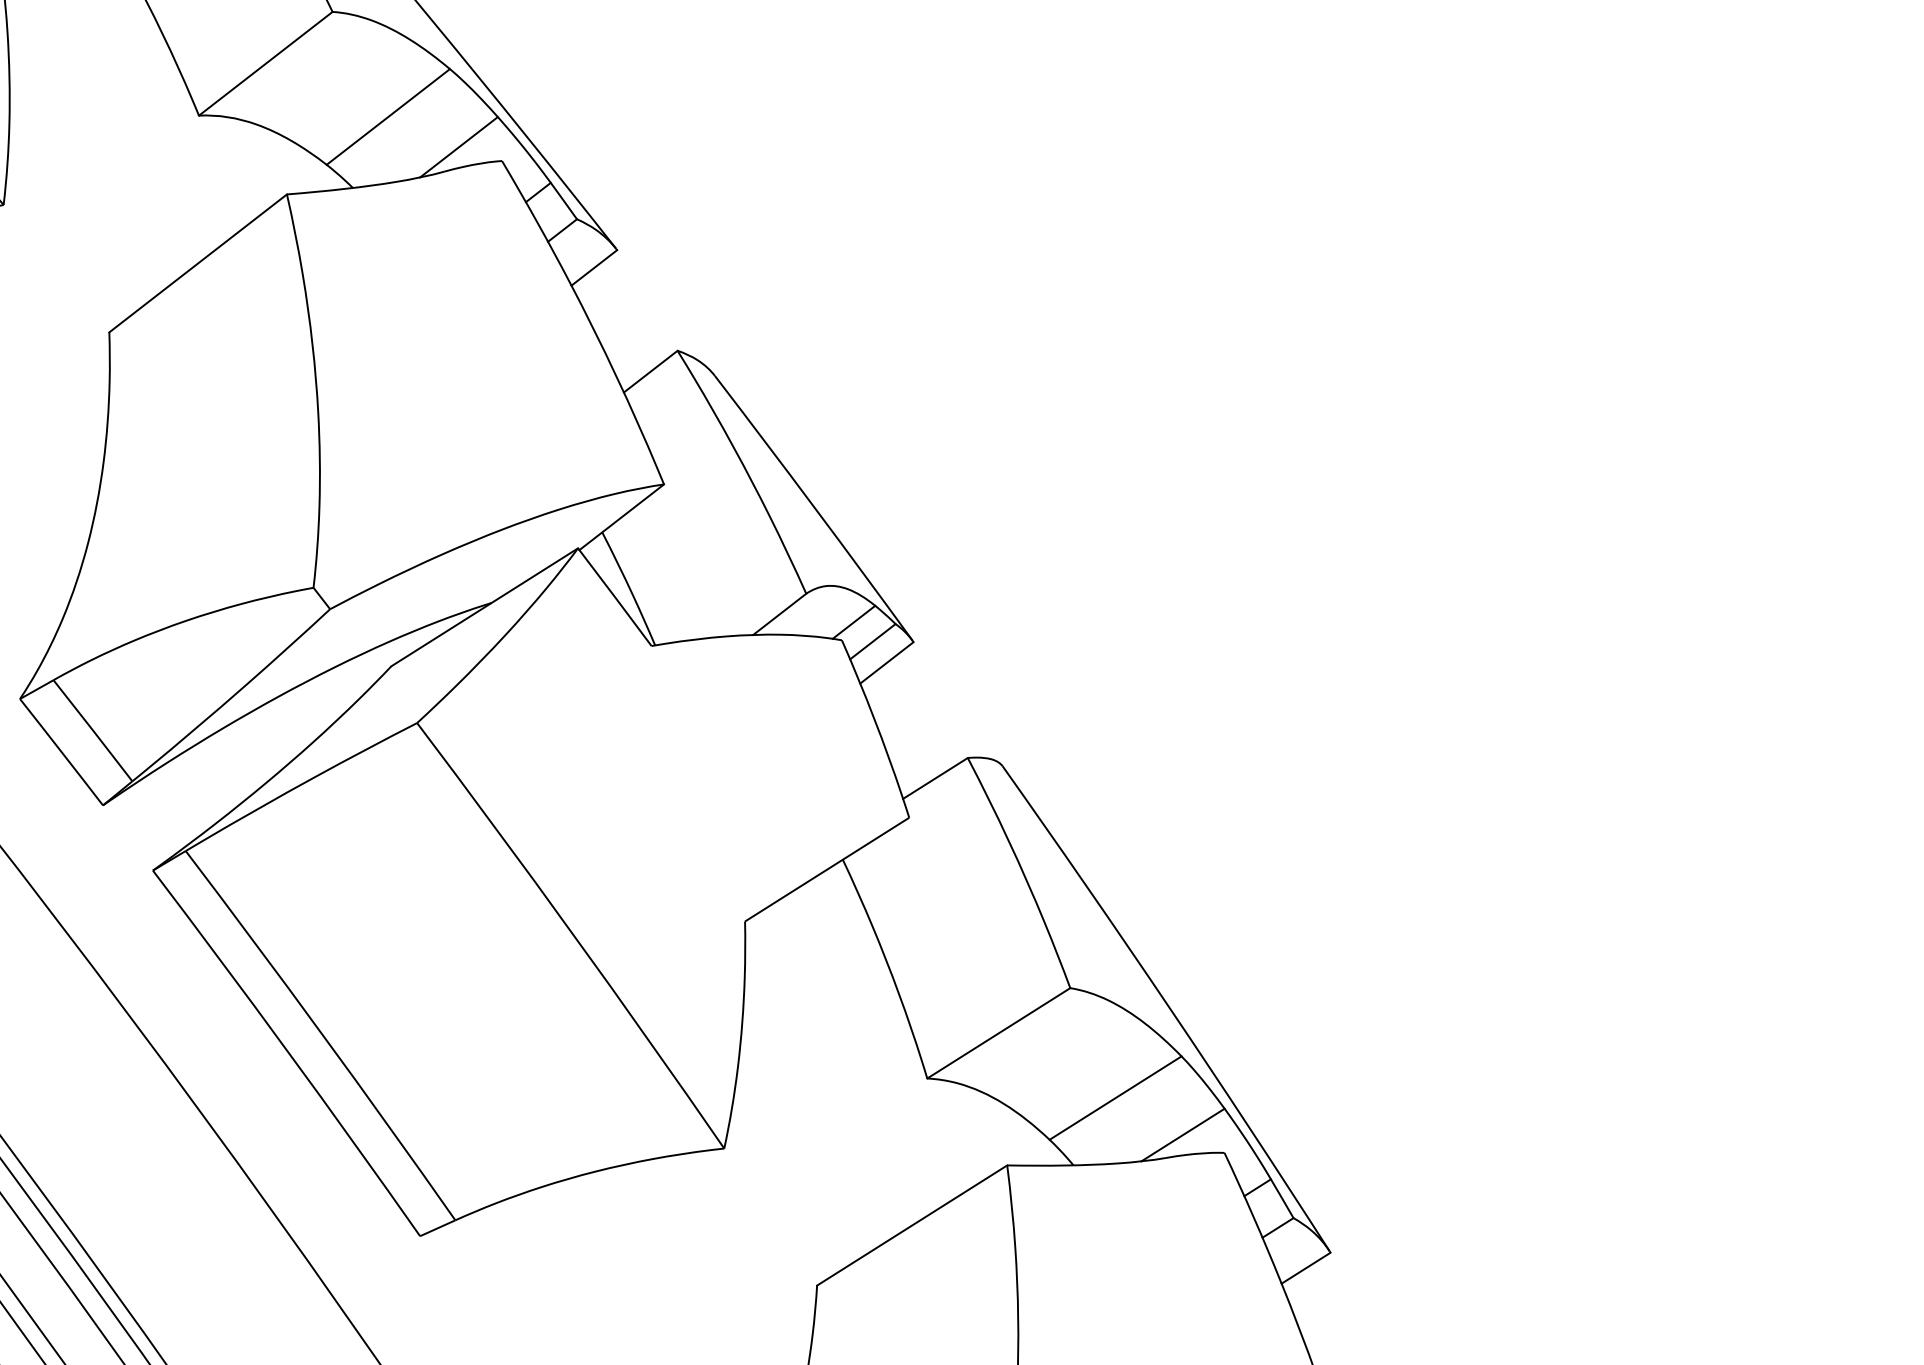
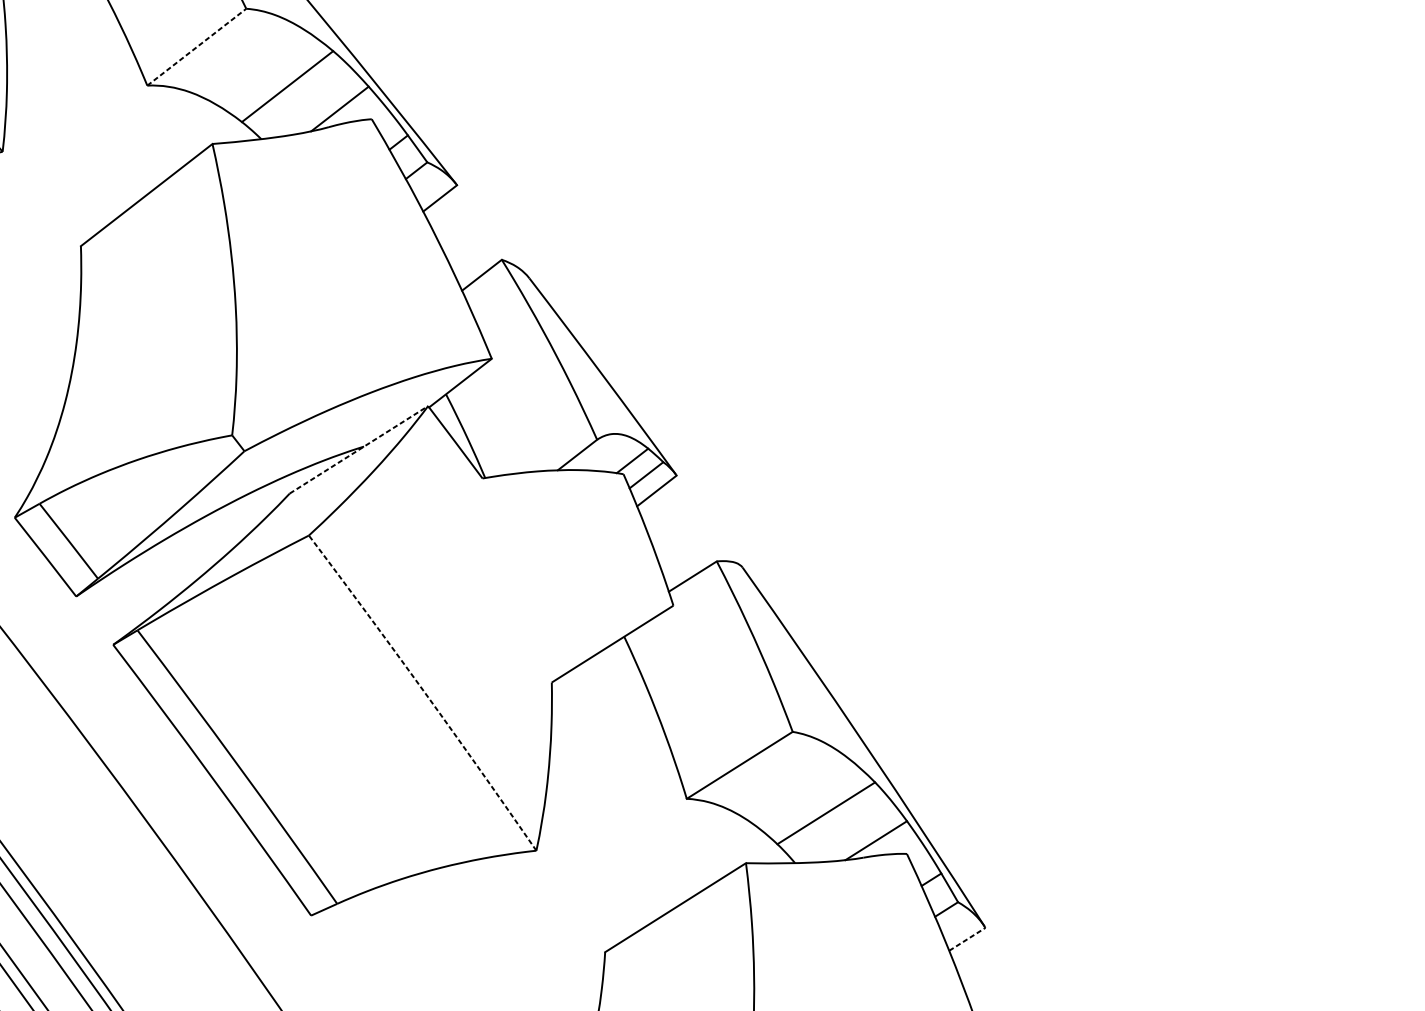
line: (265, 63) -> (196, 47), solid -> dashed
line: (485, 607) -> (359, 449), solid -> dashed
arc: (572, 934) -> (423, 692), solid -> dashed
line: (1306, 1268) -> (967, 939), solid -> dashed

